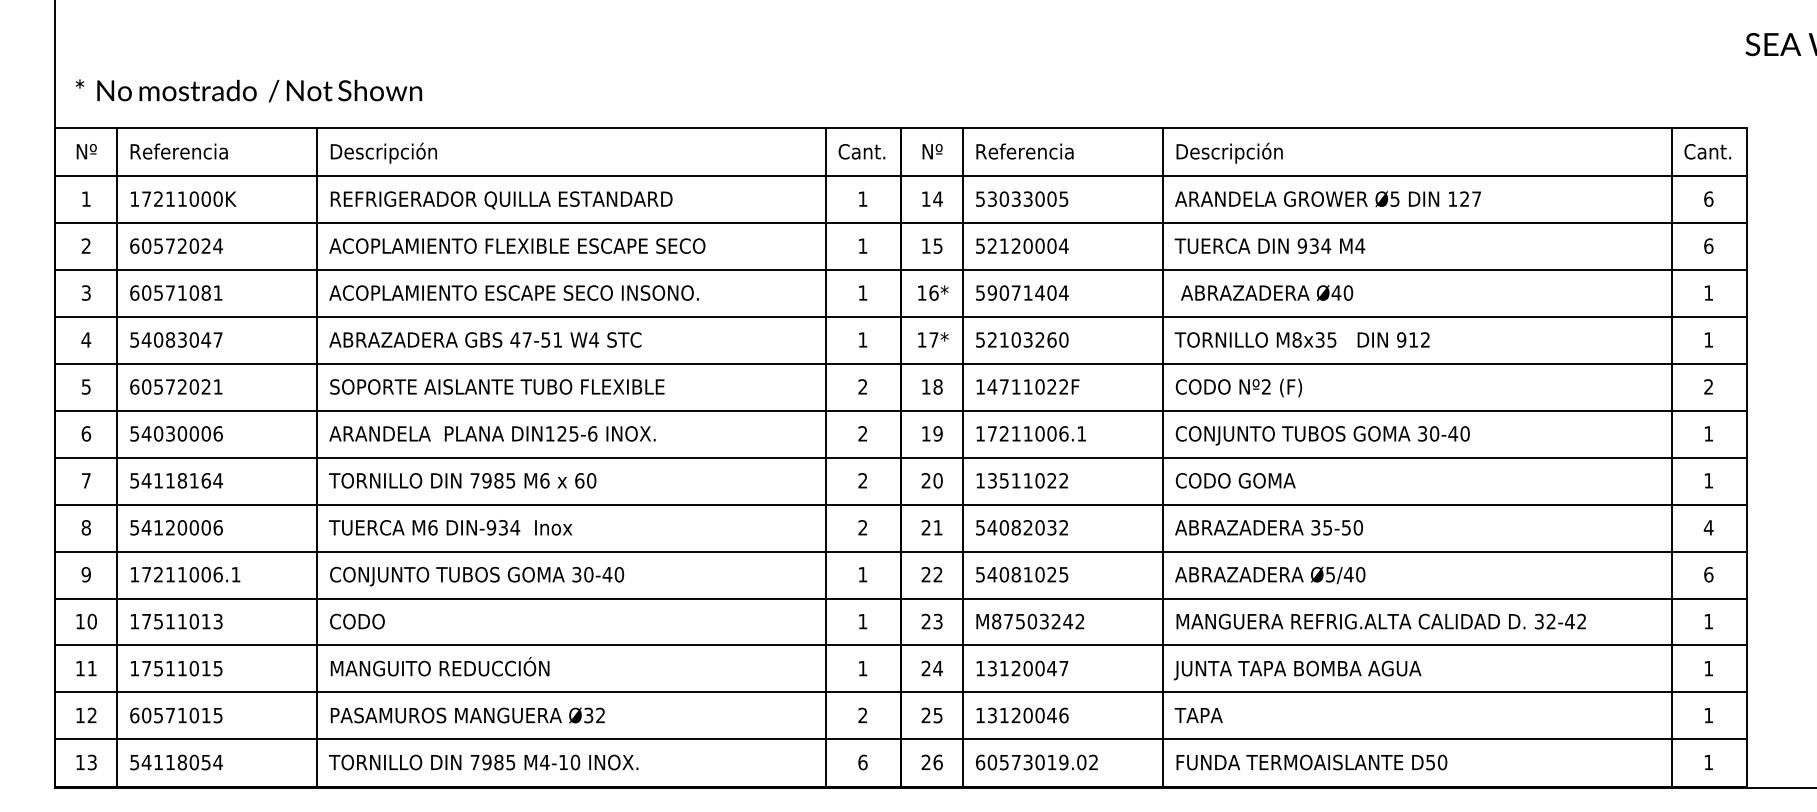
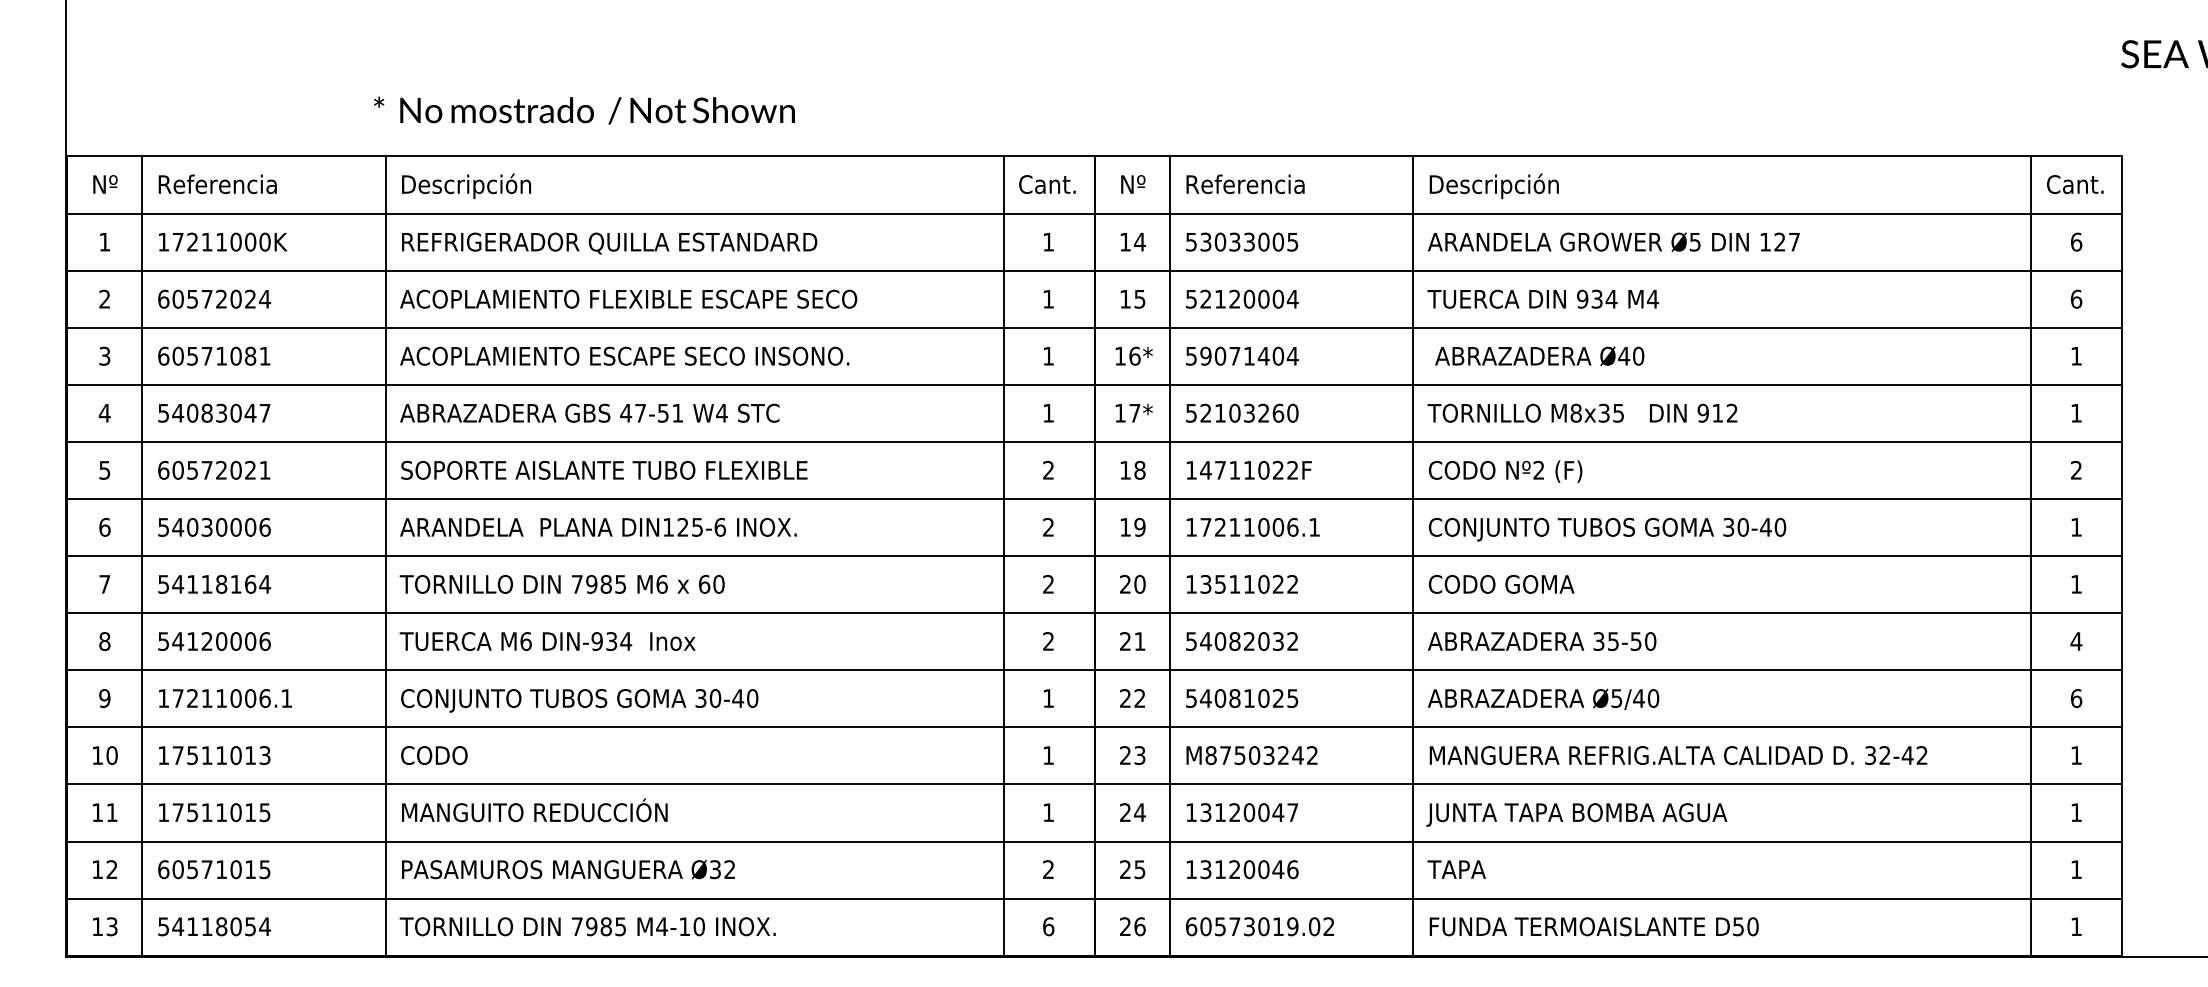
text: (248, 90) -> (584, 110), moved

